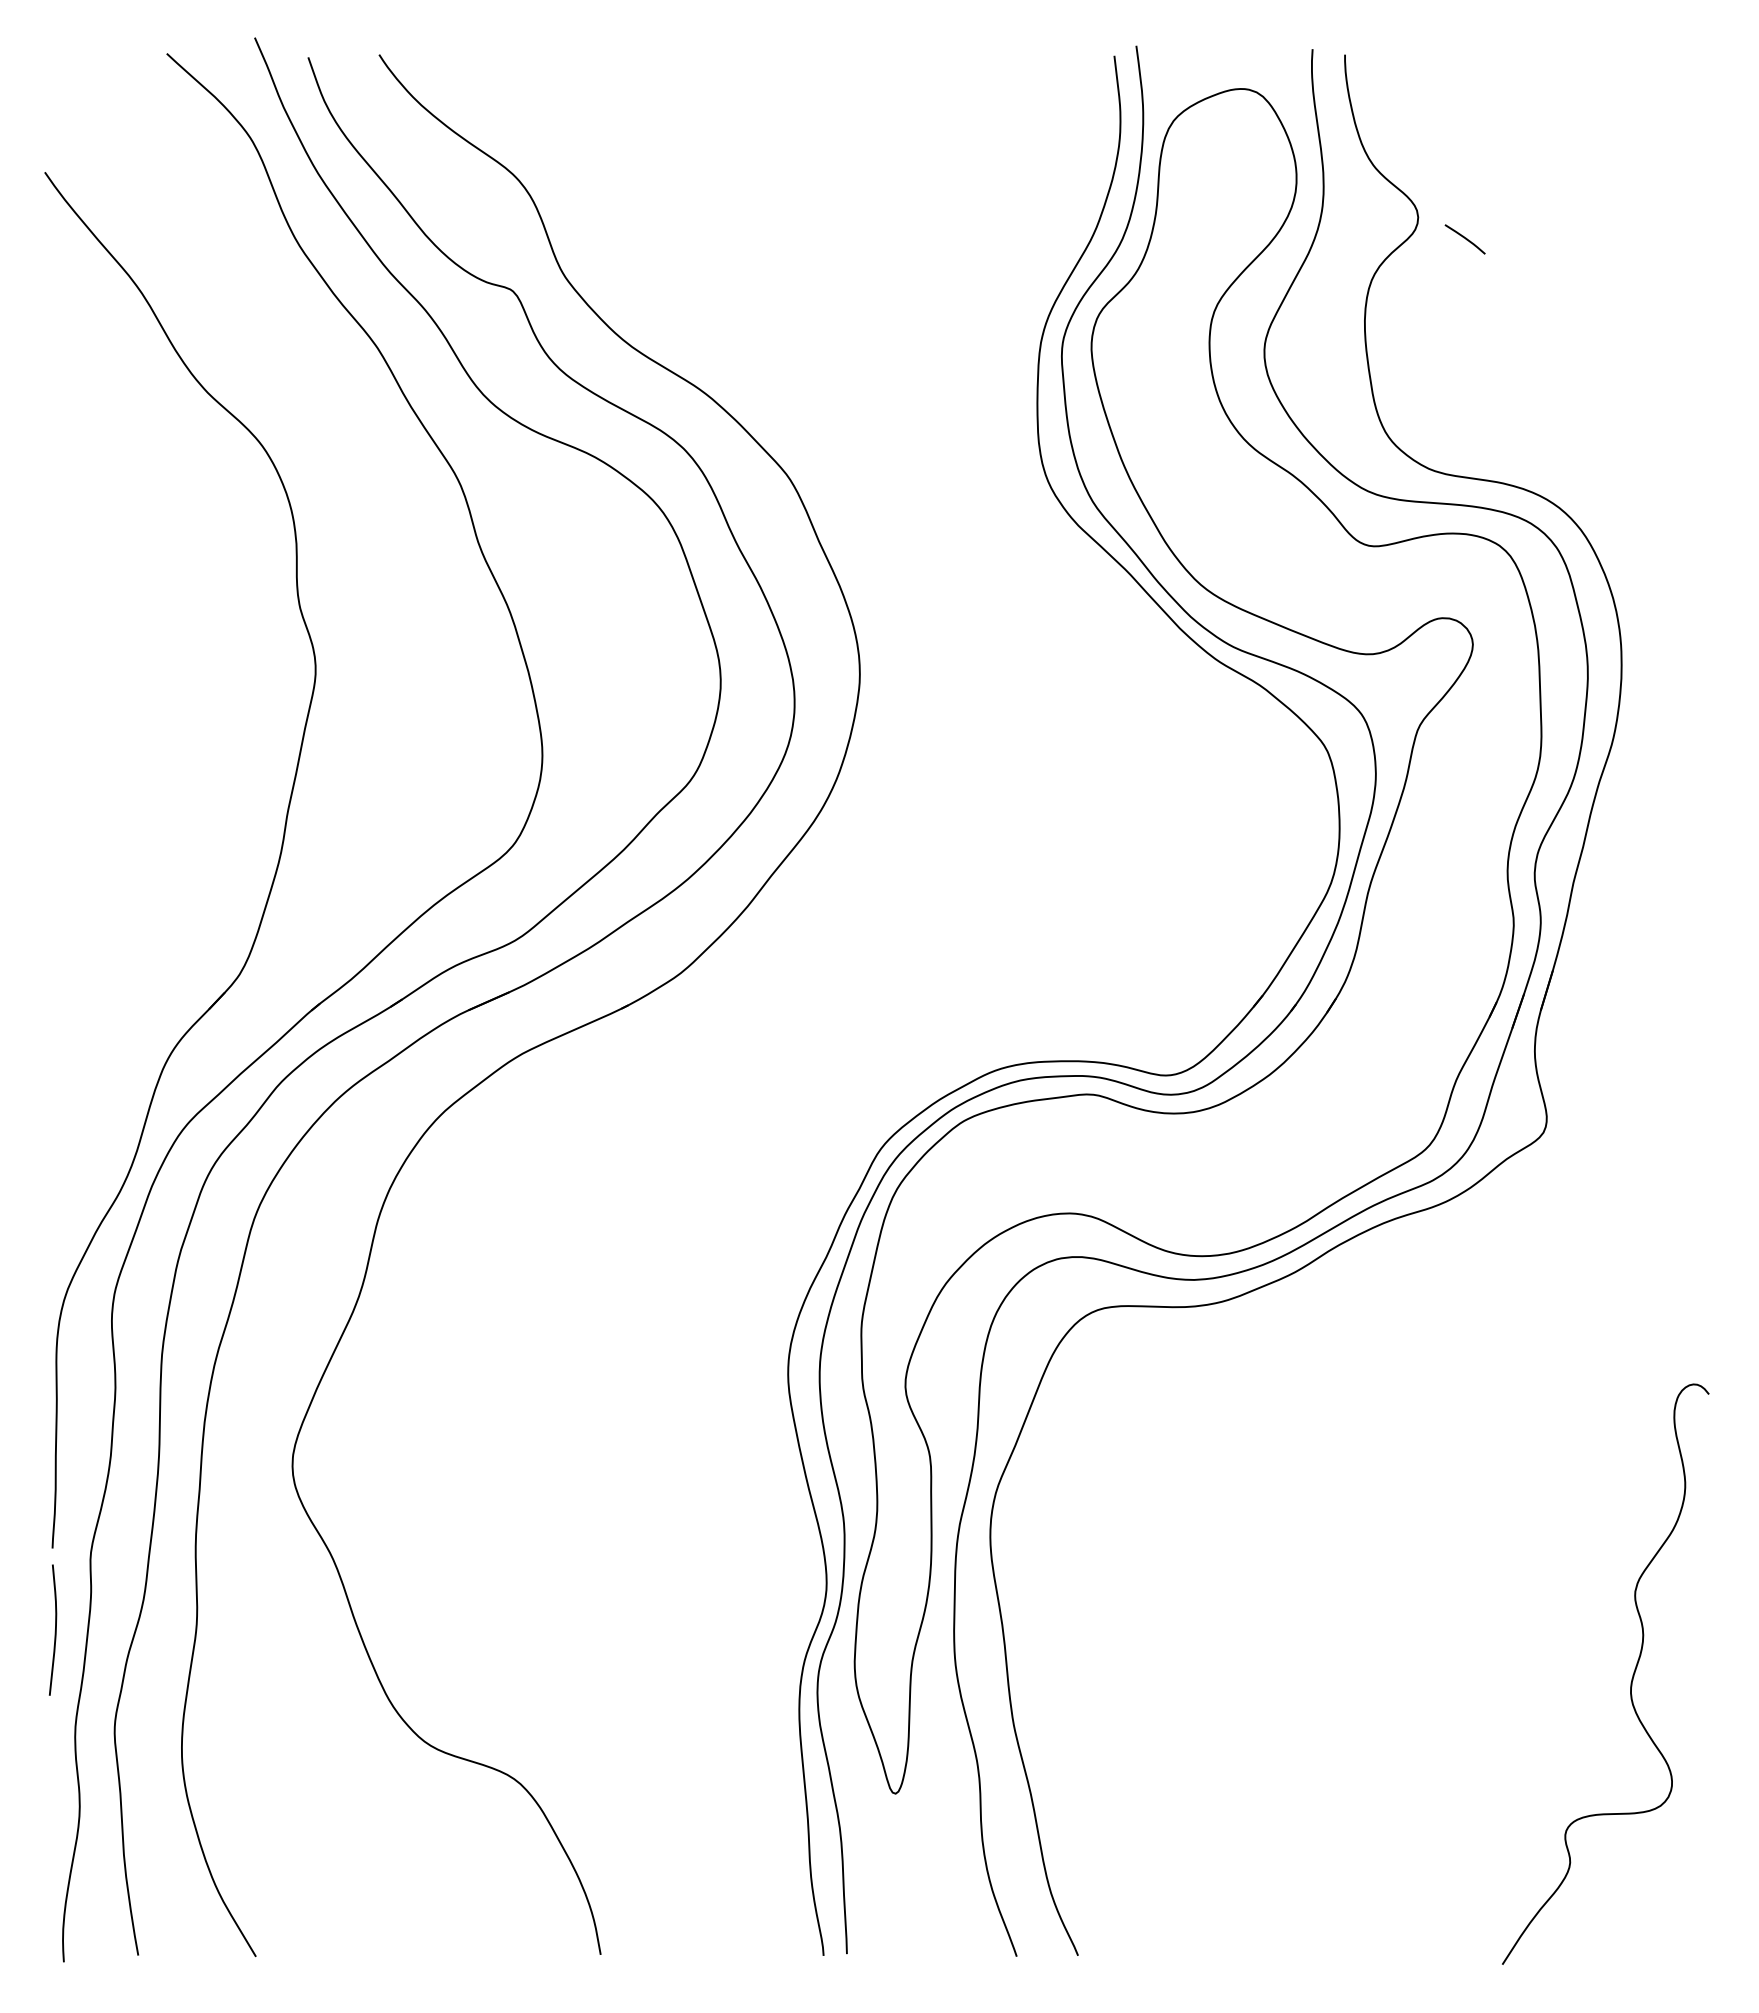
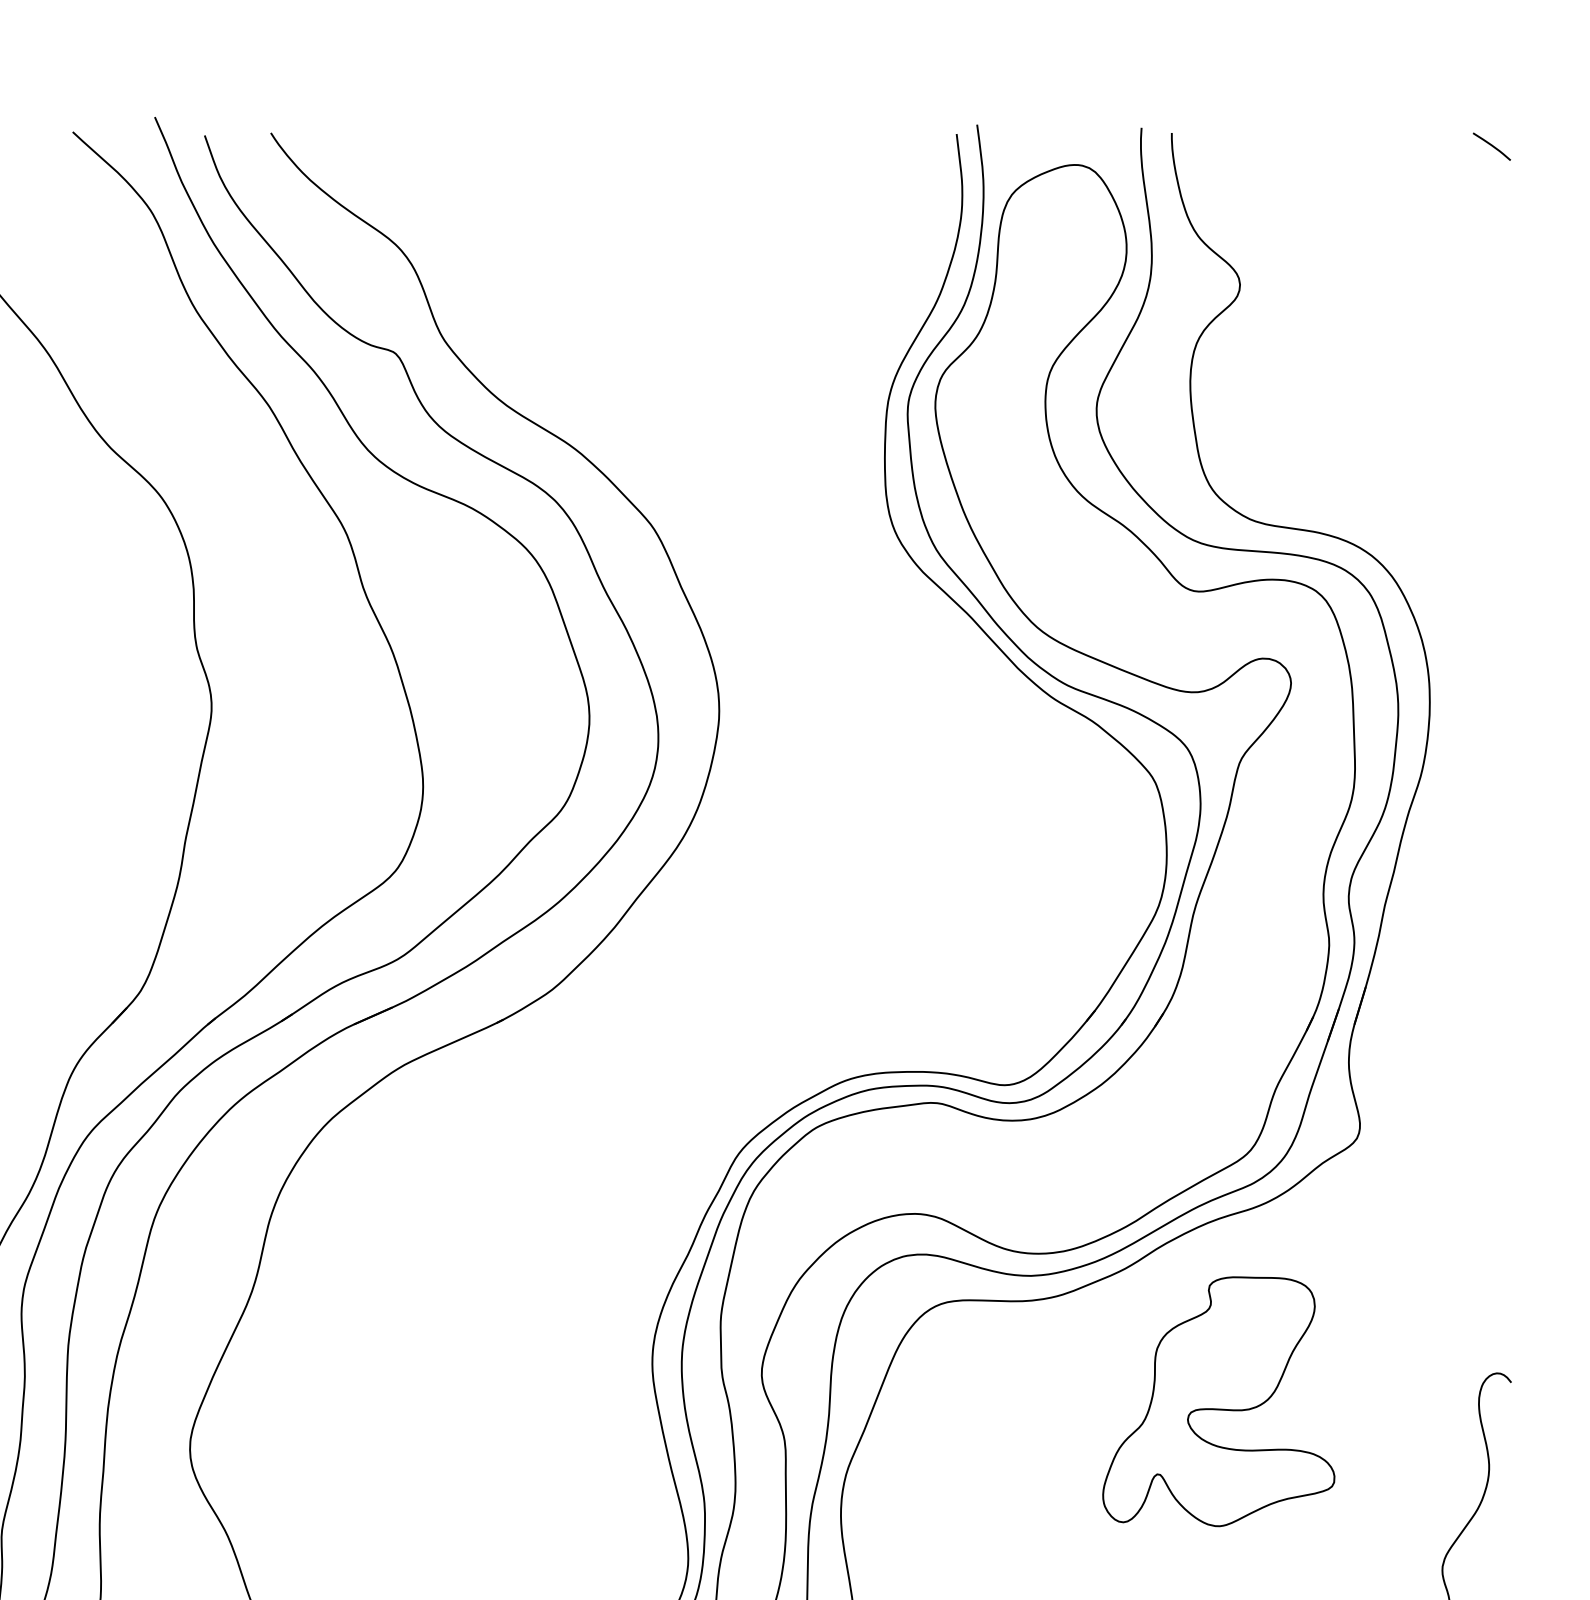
curve: (1464, 238) -> (1491, 145), moved
part: (1395, 1414) -> (1218, 1401), added

